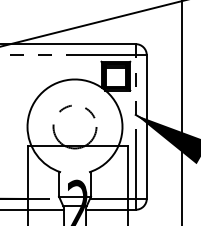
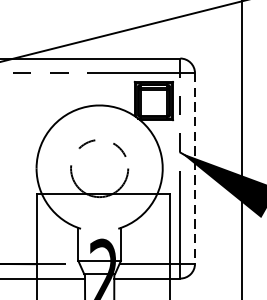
line: (146, 126) -> (194, 167), solid -> dashed

